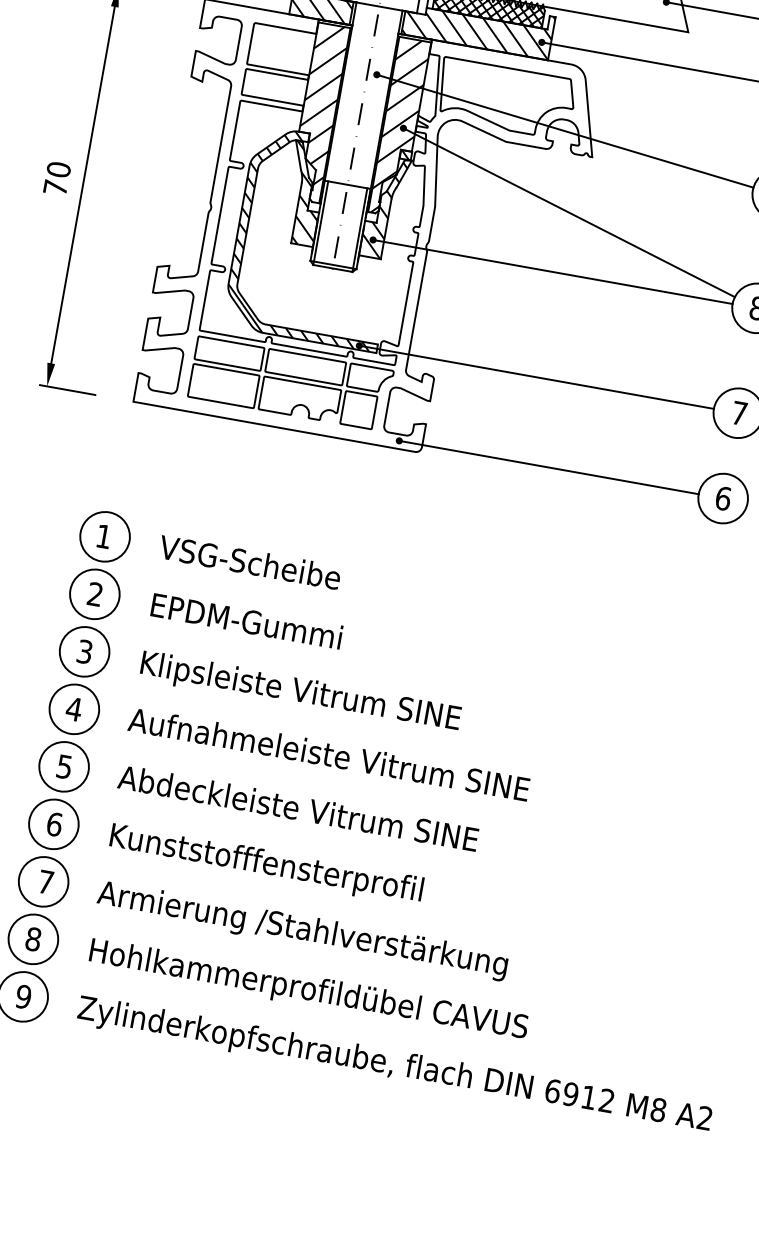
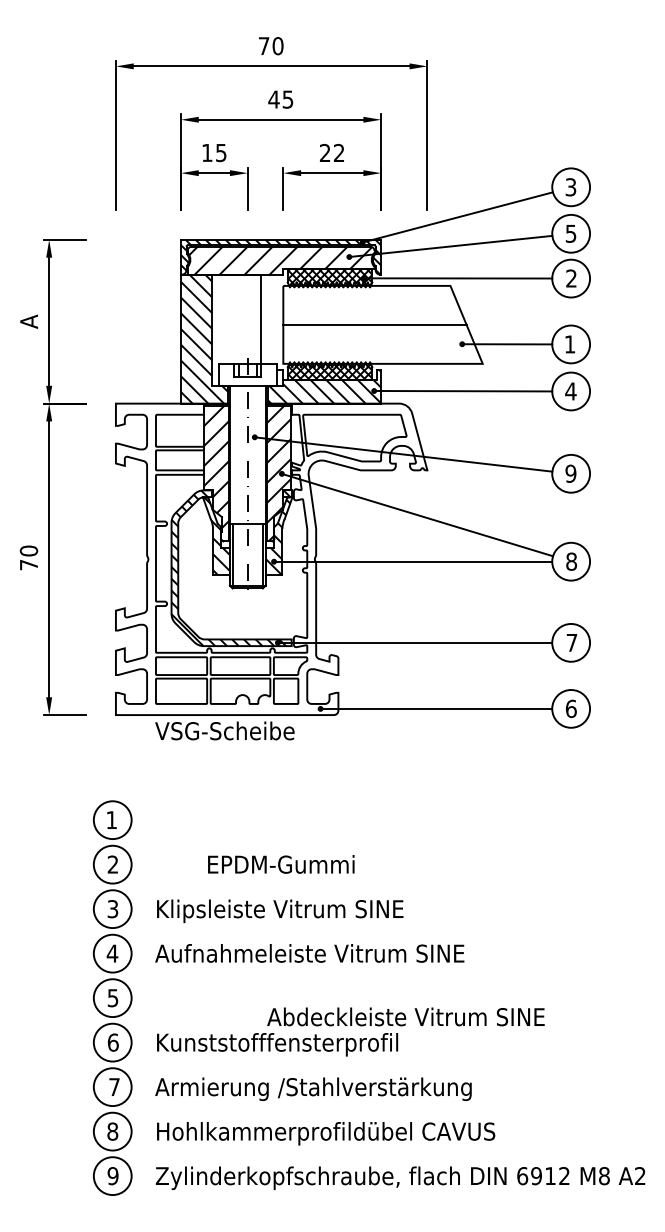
text: (249, 561) -> (224, 730), moved
text: (247, 621) -> (281, 864), moved
text: (297, 807) -> (405, 1016), moved

